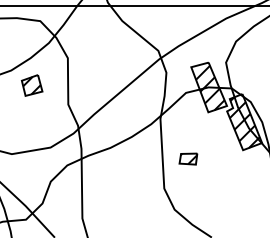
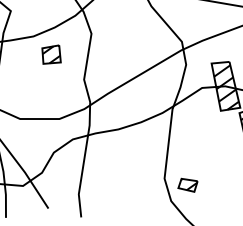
part: (188, 158) -> (188, 184), moved

